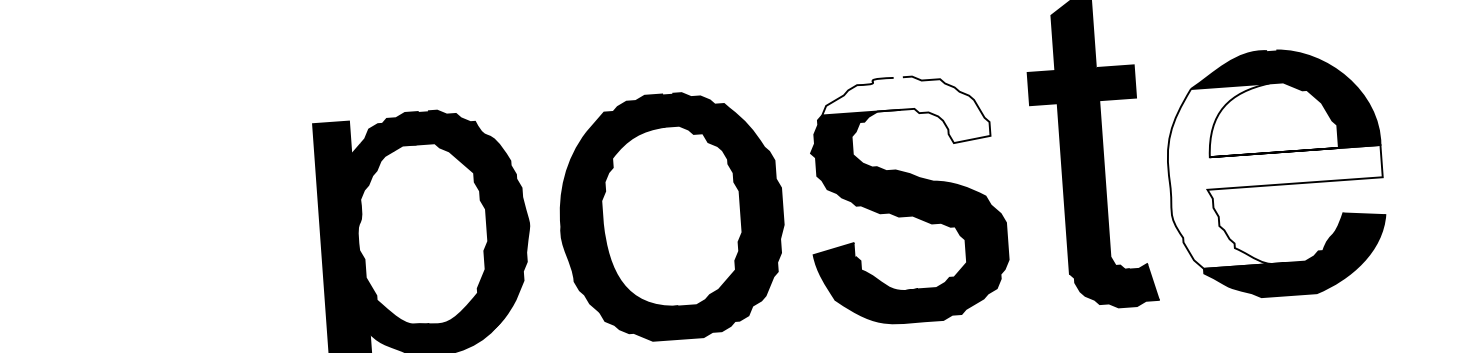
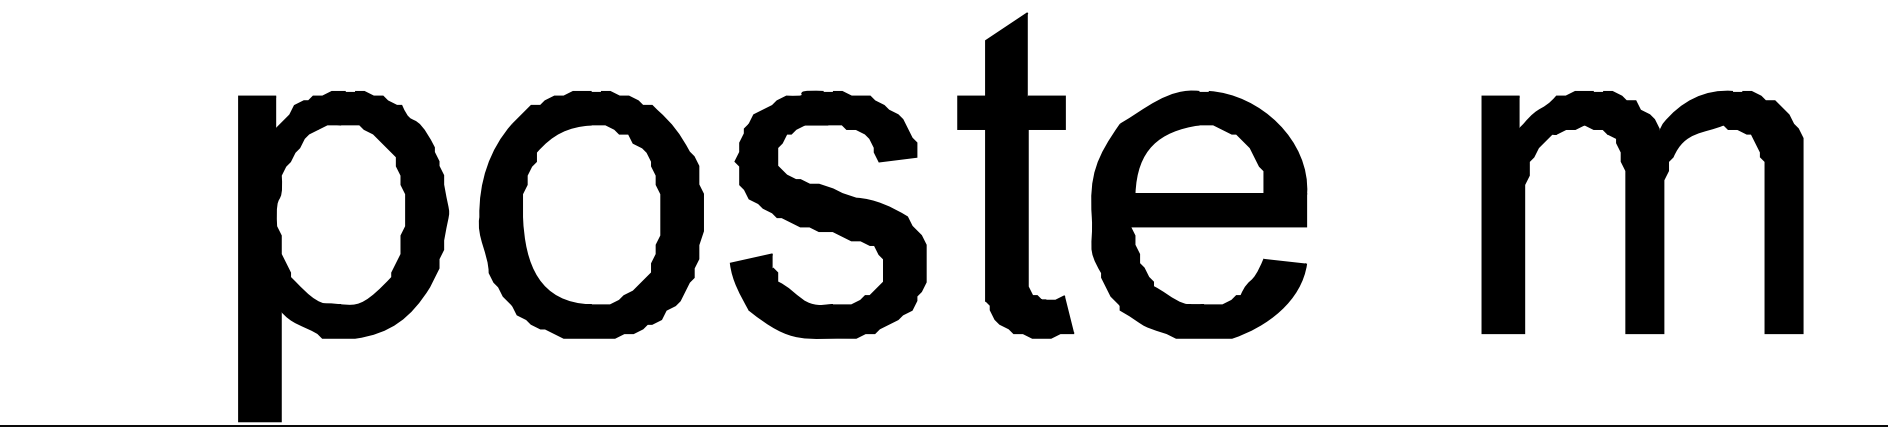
fill: (904, 111) -> (832, 126), added
fill: (1275, 172) -> (1199, 214), added

